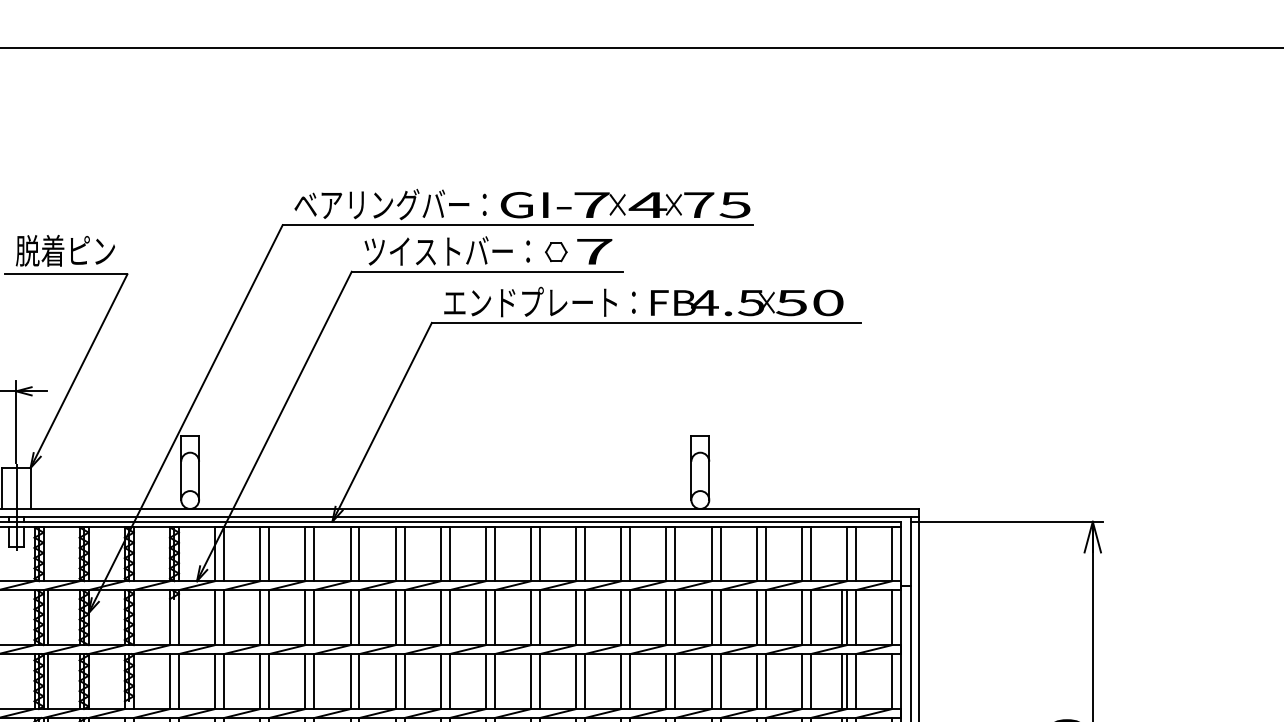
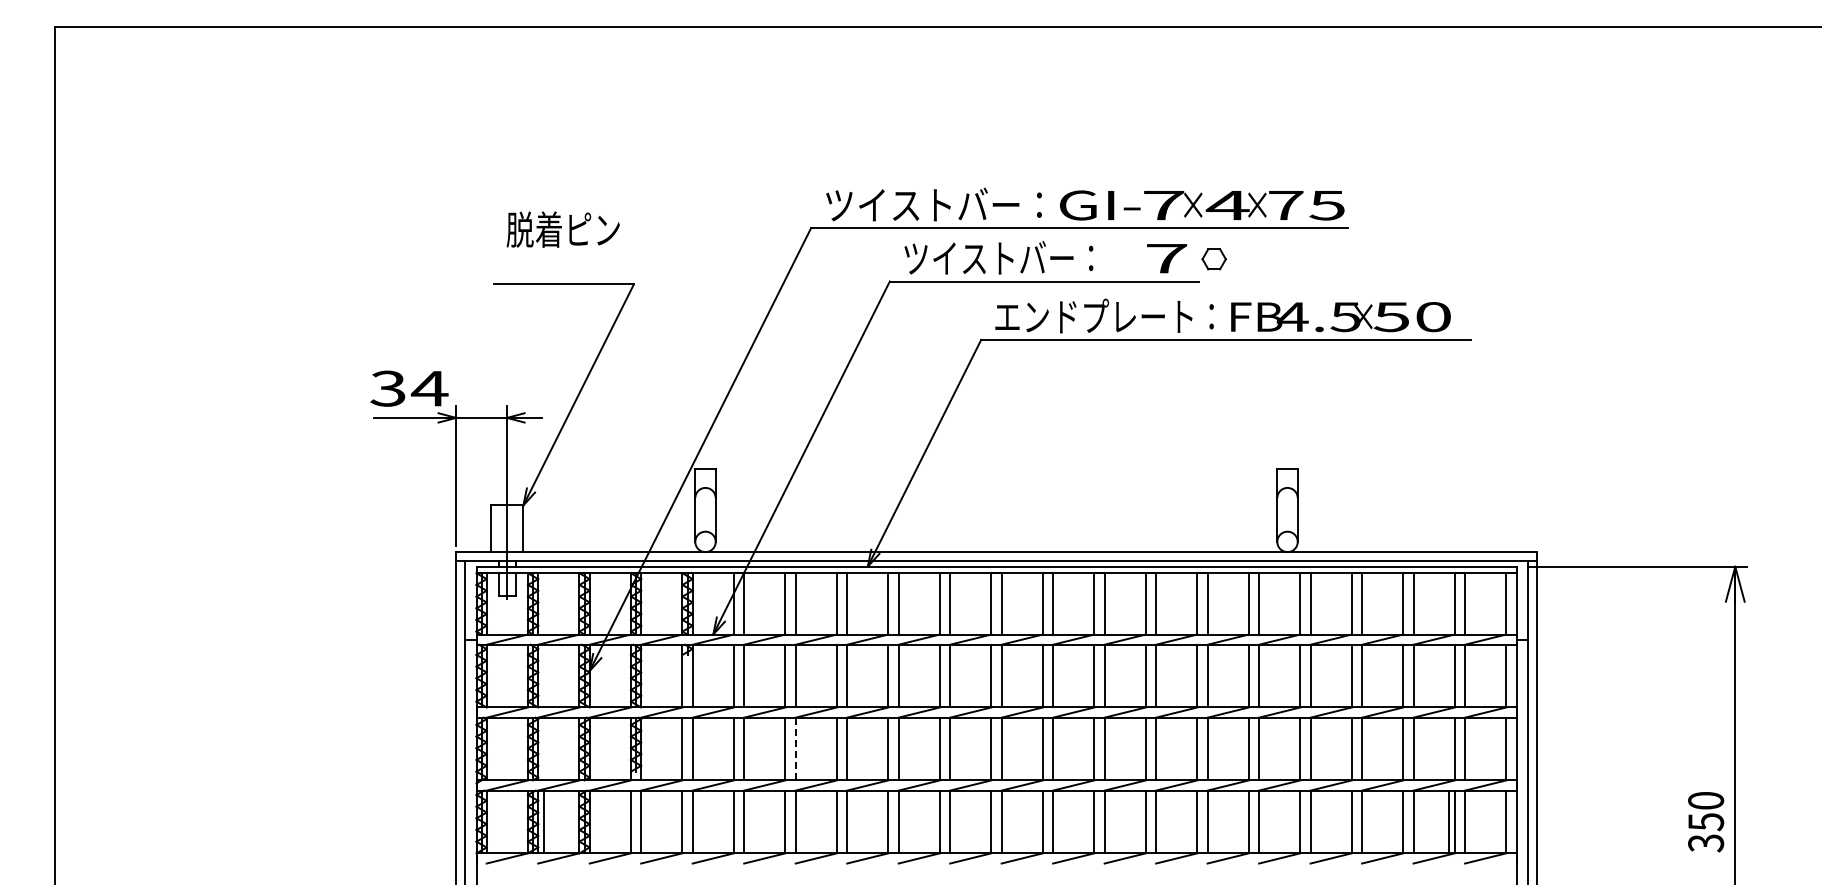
text: (390, 204) -> (933, 204), ベアリングバー： -> ツイストバー：
text: (64, 250) -> (562, 229), moved
part: (555, 252) -> (1213, 259), moved
line: (48, 617) -> (543, 675), removed
line: (842, 617) -> (1449, 675), removed
line: (48, 681) -> (543, 748), removed
line: (269, 681) -> (795, 748), solid -> dashed
line: (842, 681) -> (1449, 748), removed

